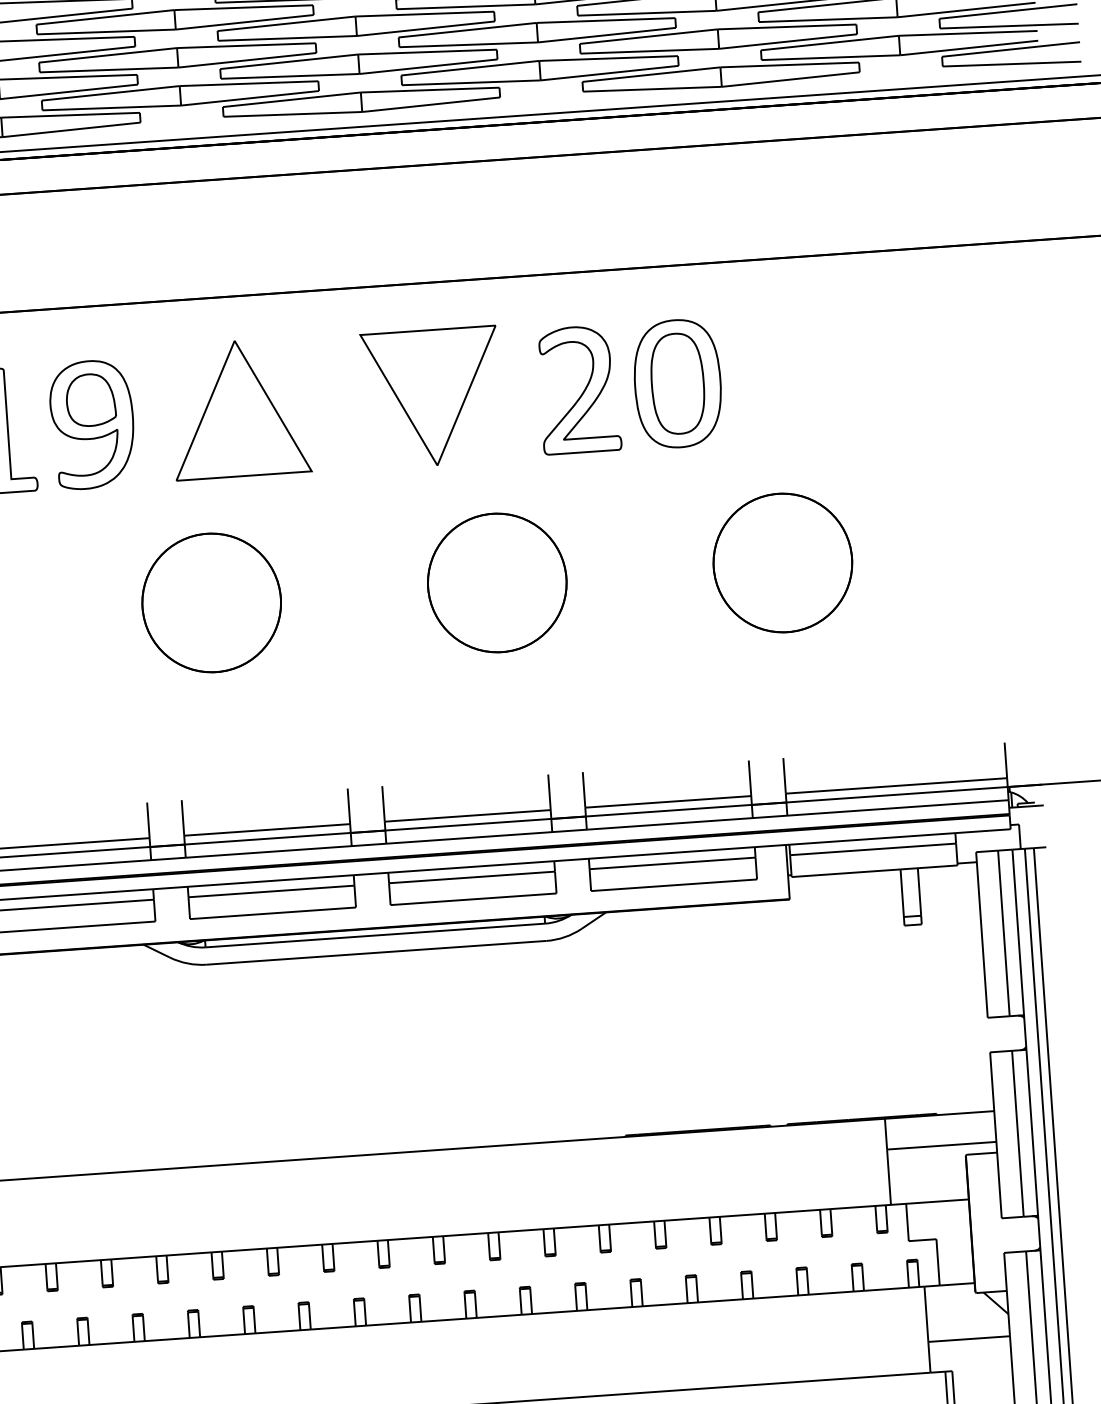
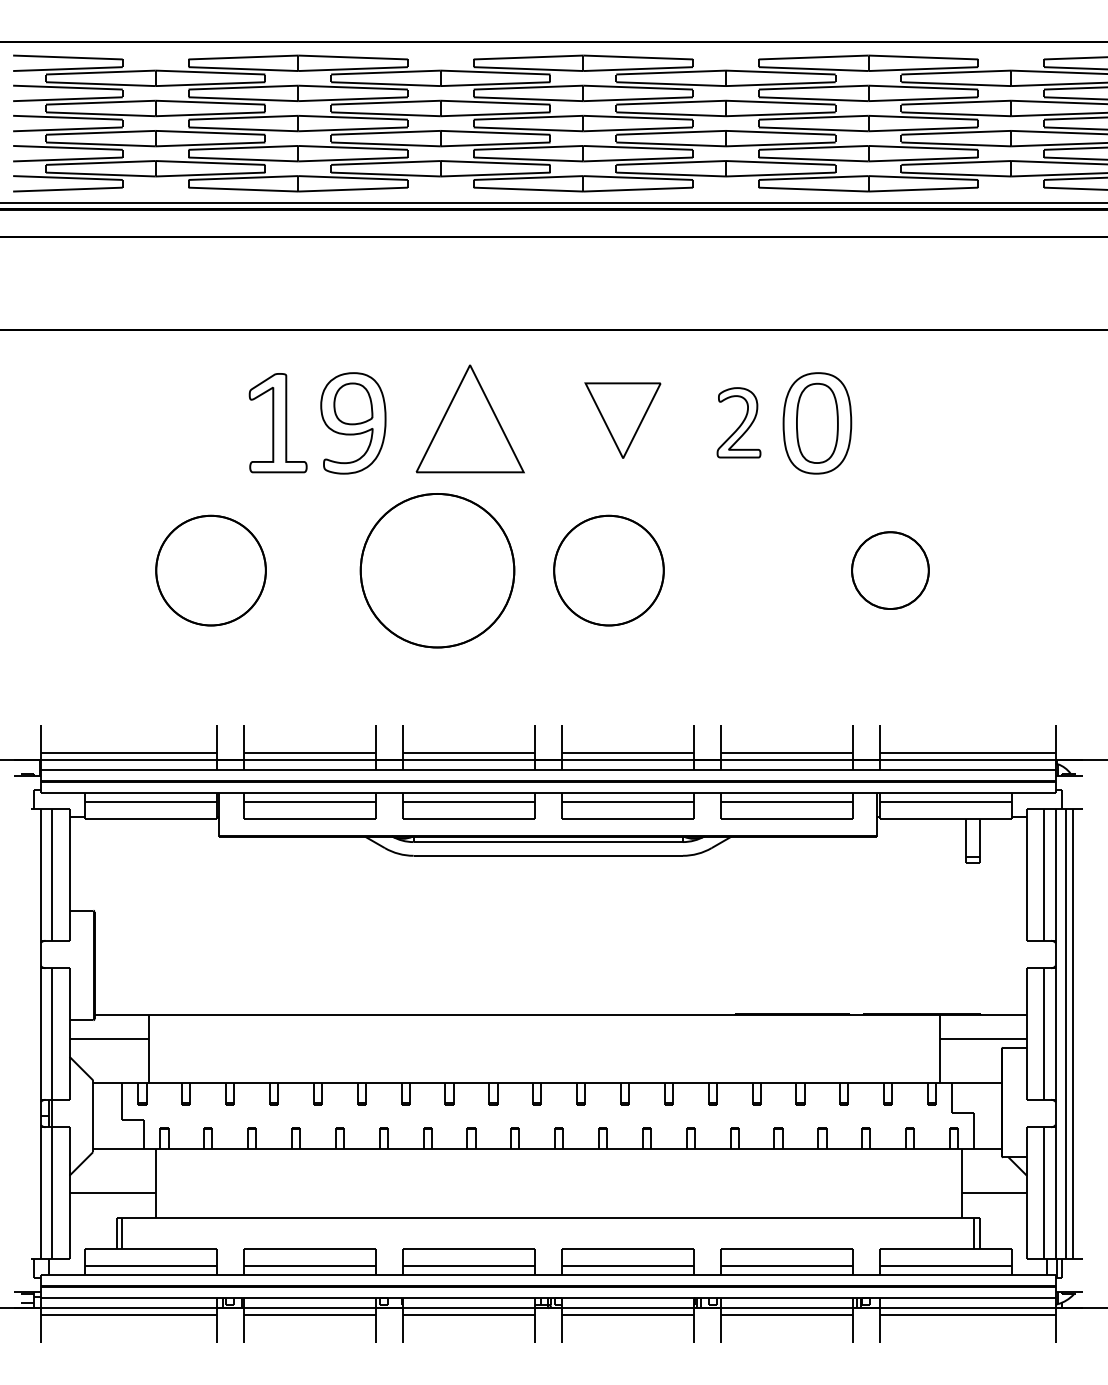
part: (578, 389) -> (738, 422), size x0.7
part: (431, 397) -> (622, 420), size x0.7
part: (782, 562) -> (890, 570), size x0.7
part: (496, 582) -> (608, 570), moved
part: (211, 602) -> (437, 570), size x1.4

